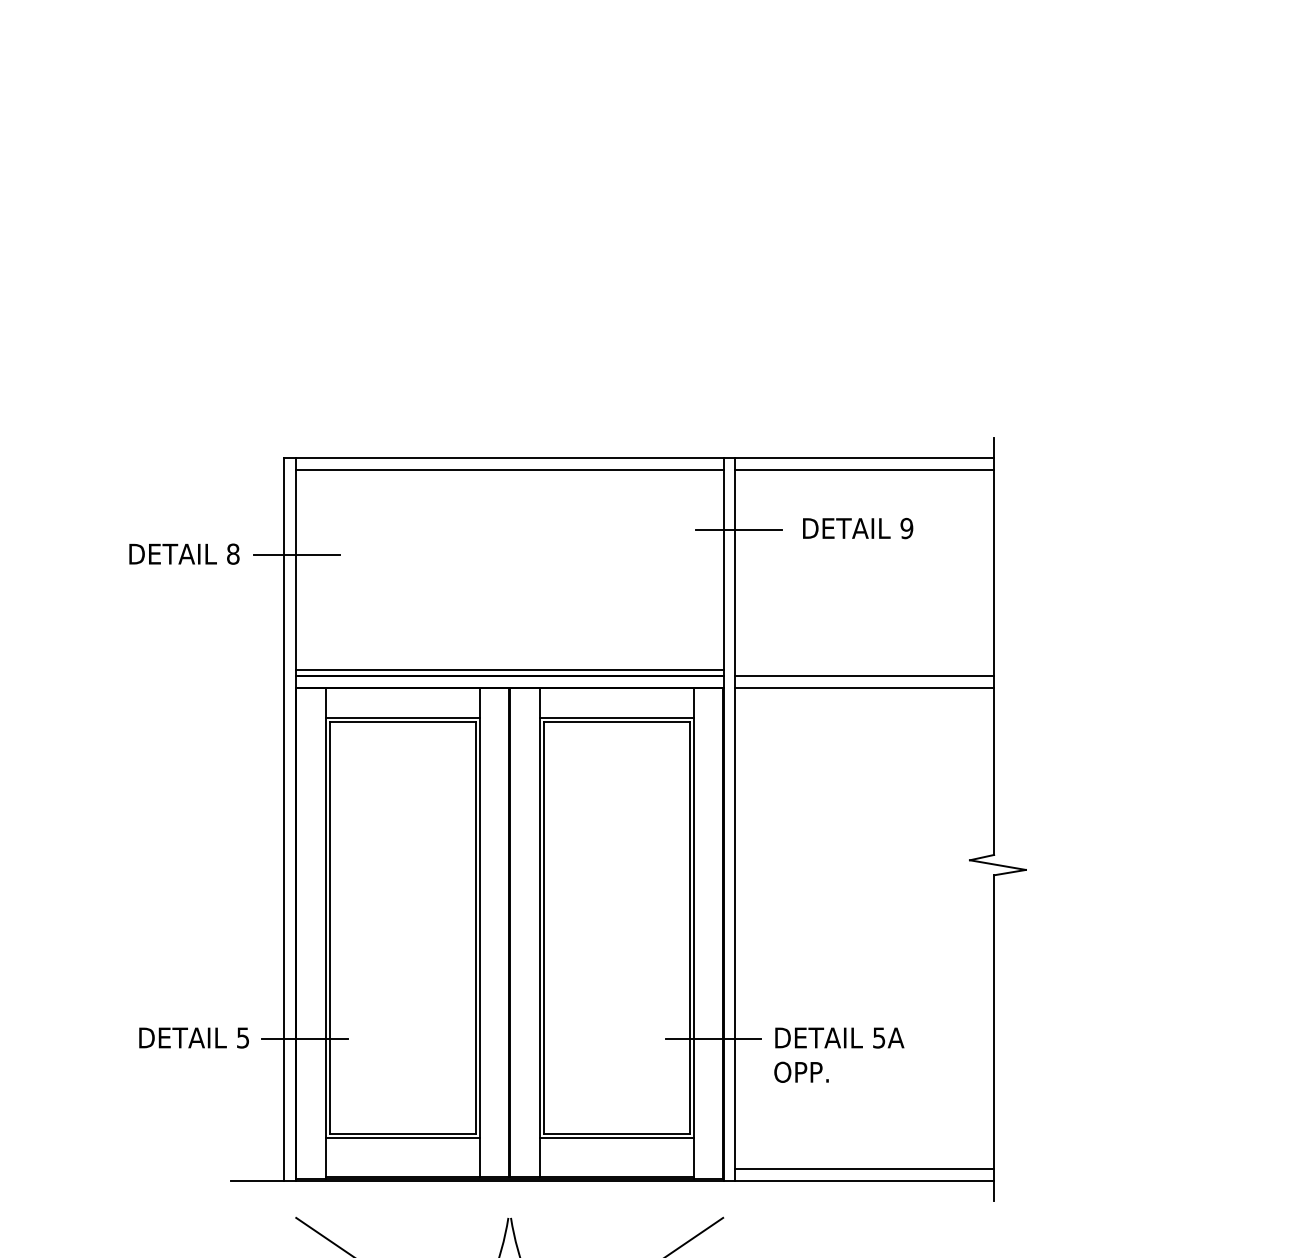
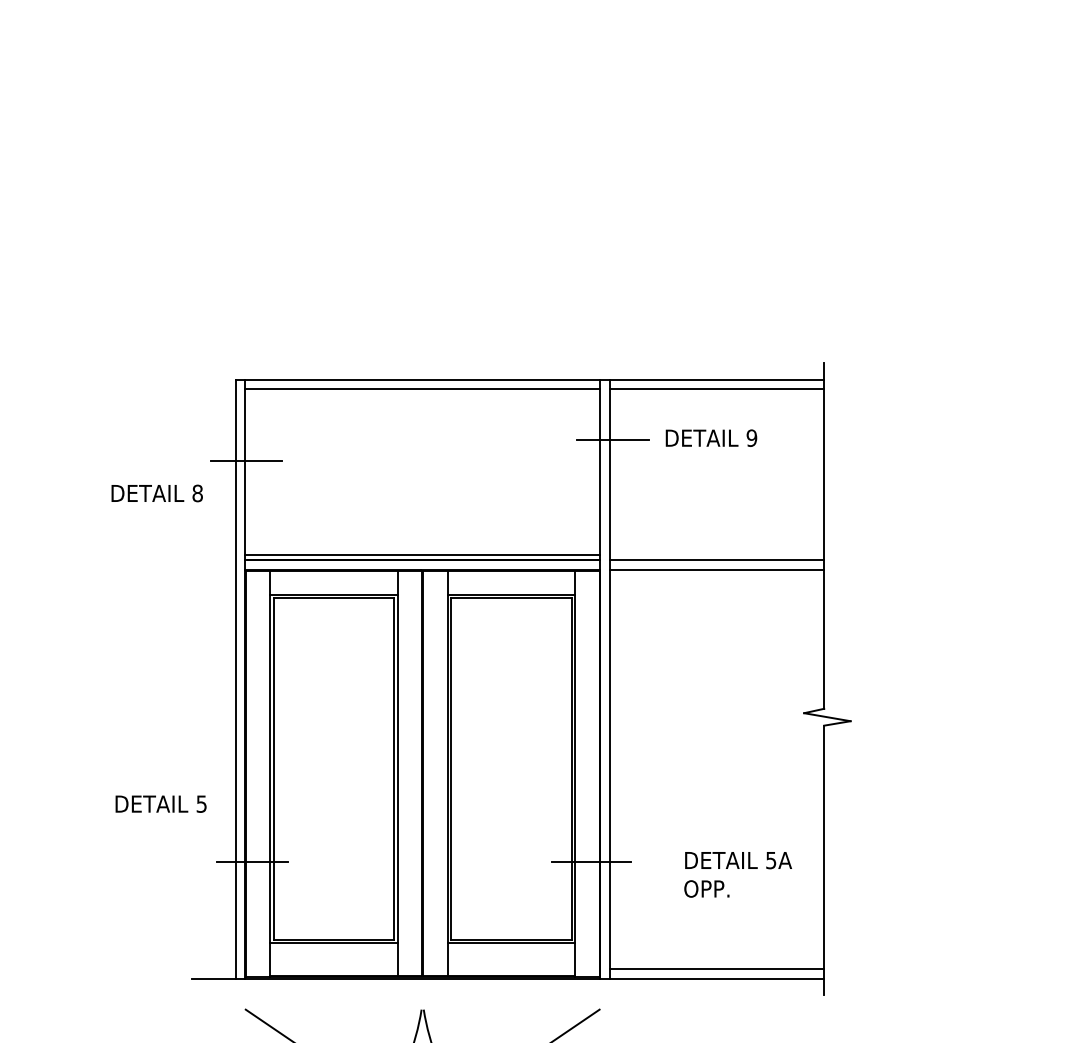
text: (184, 553) -> (157, 492), moved
text: (193, 1037) -> (160, 803), moved
text: (839, 1054) -> (738, 874), moved

